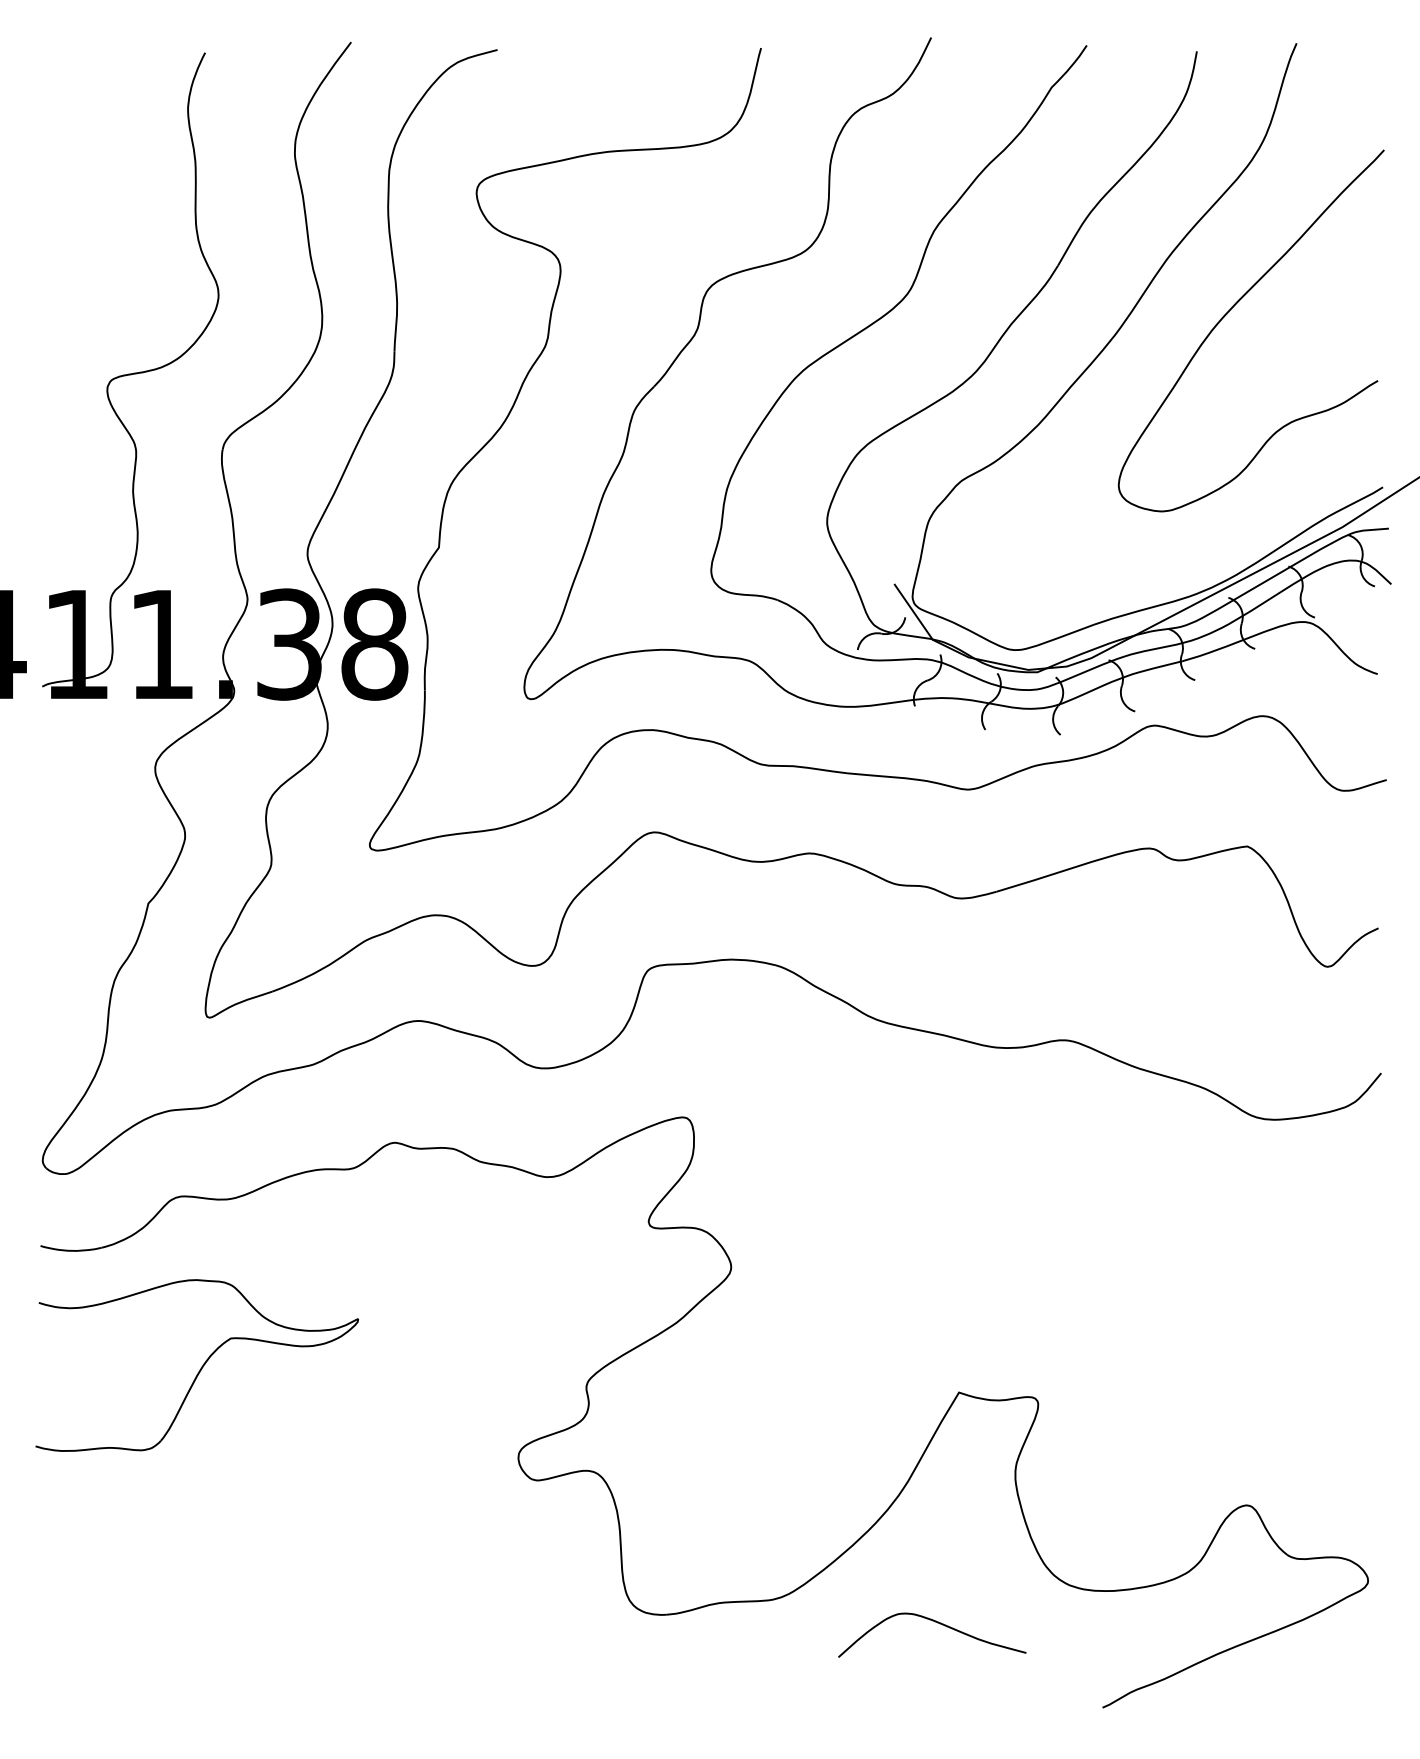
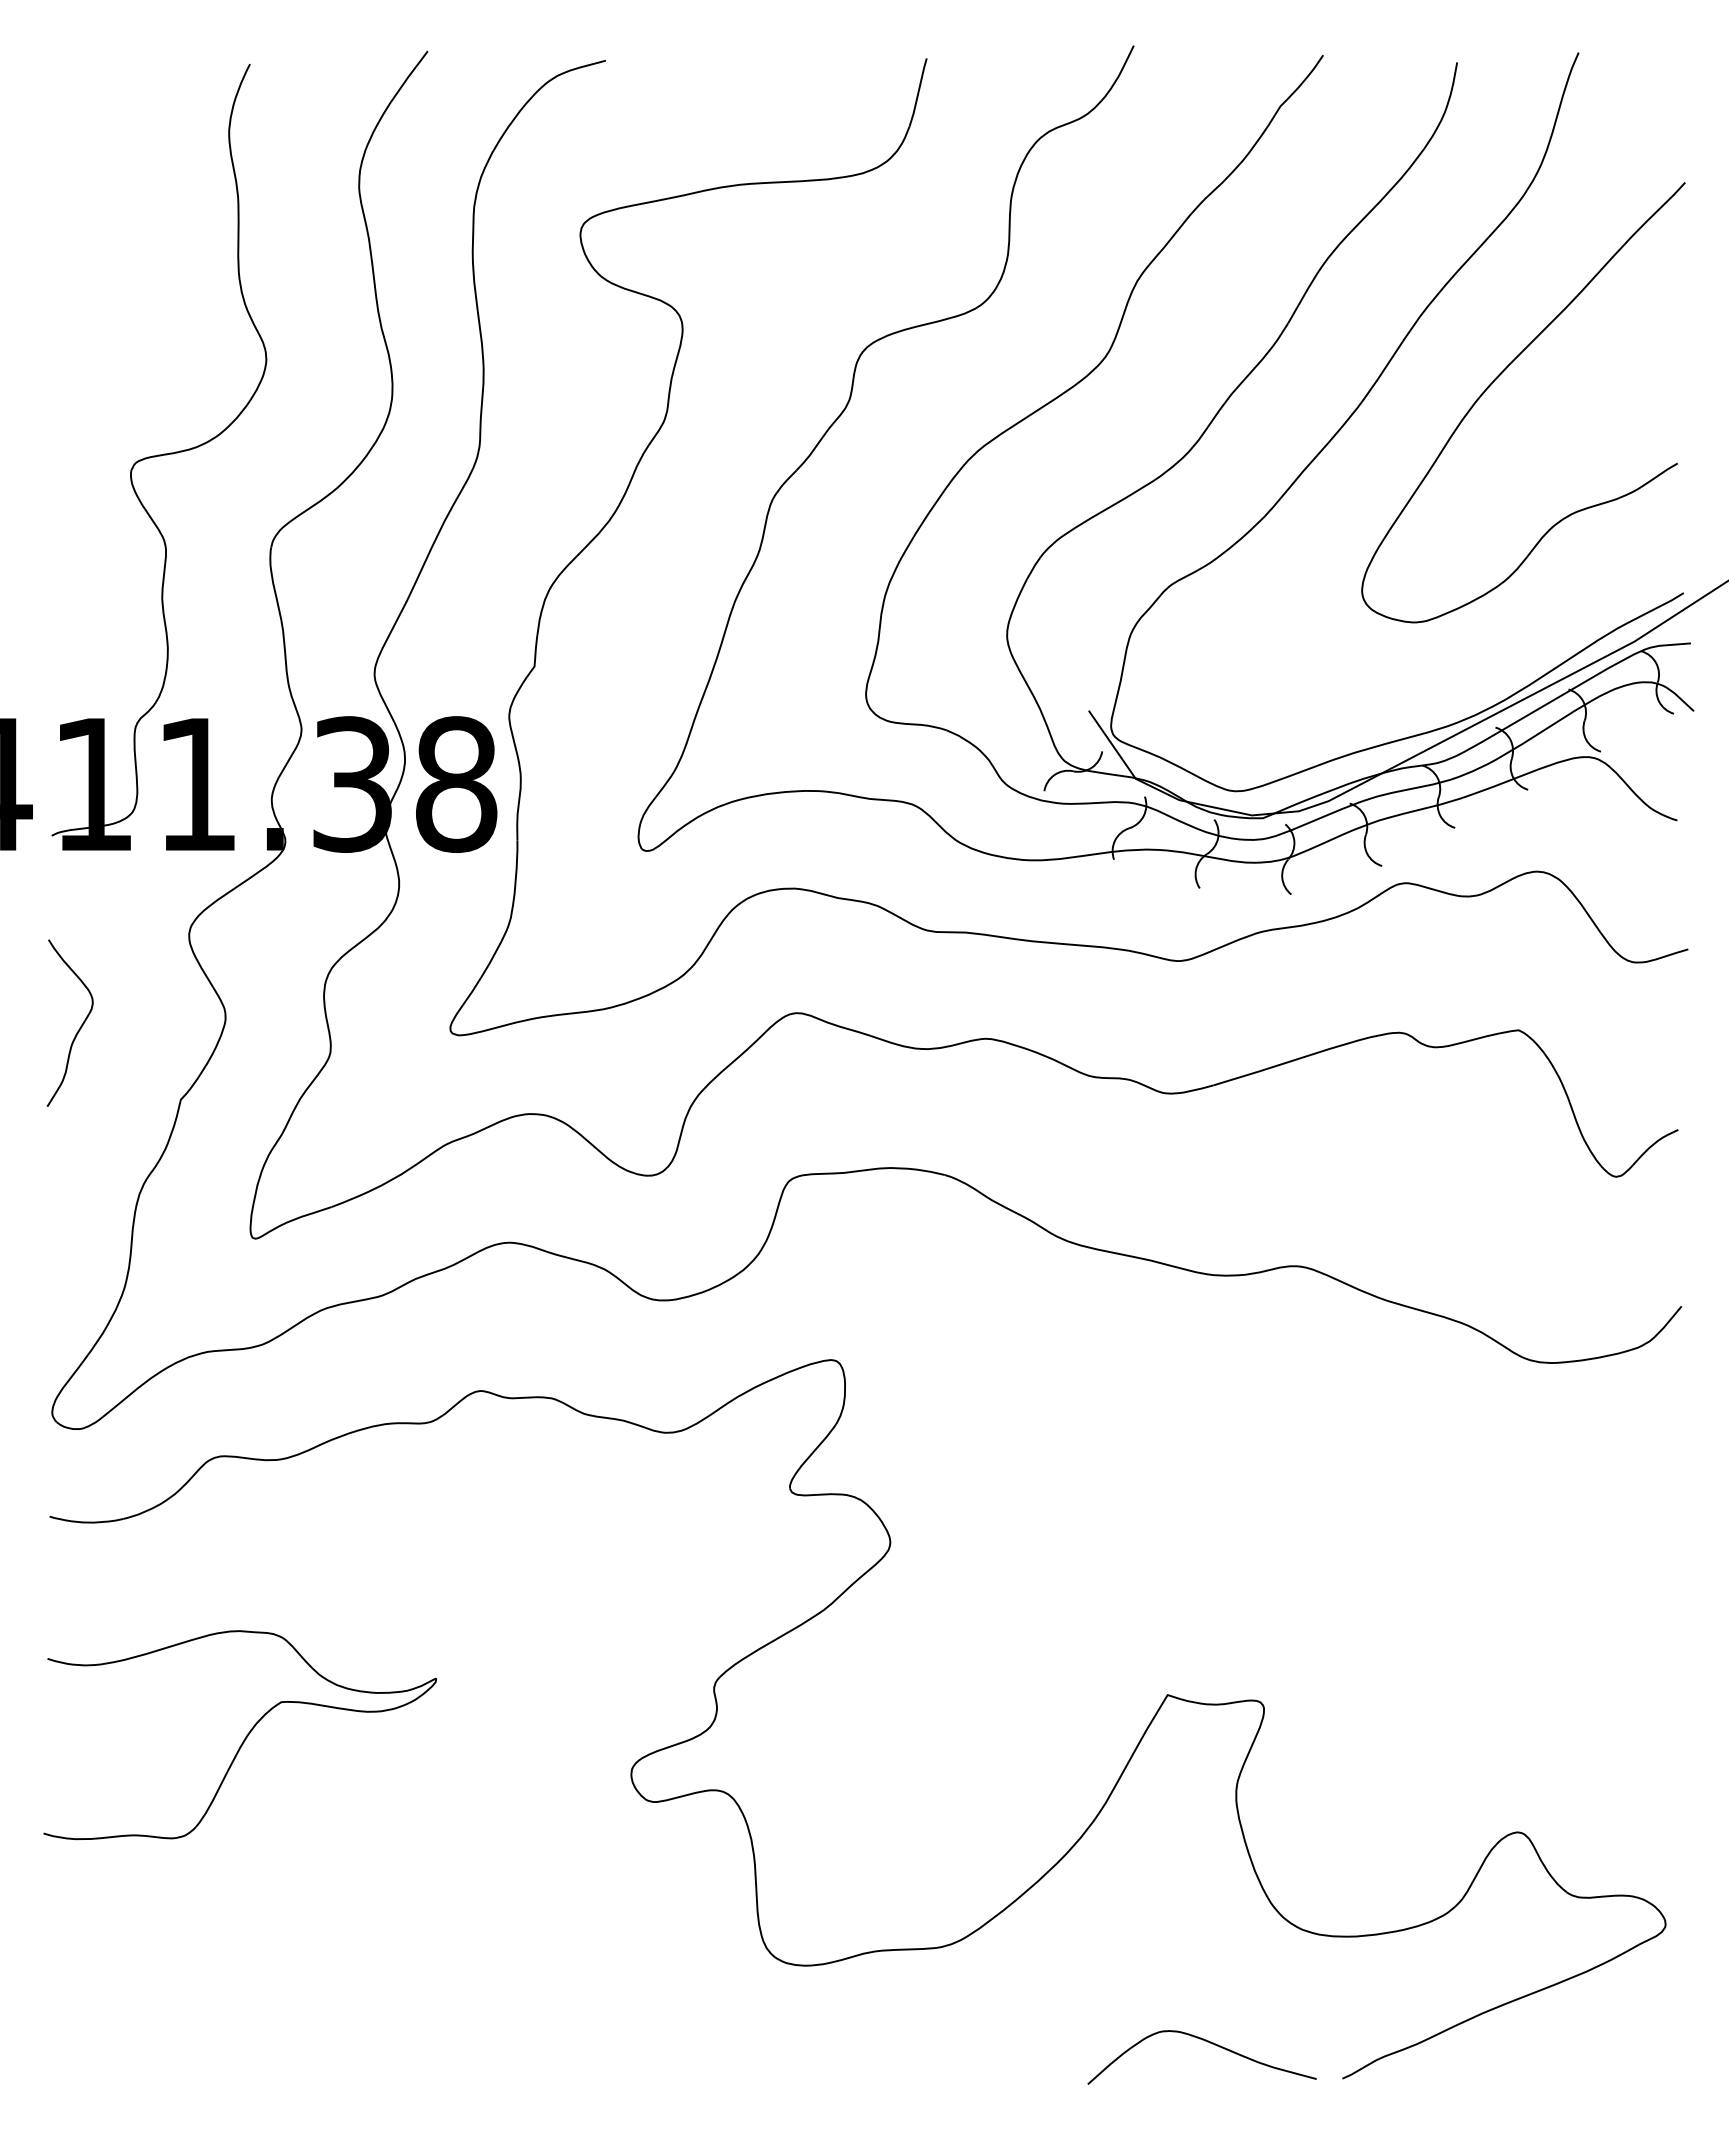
curve: (65, 844) -> (79, 1027), added
part: (197, 1365) -> (240, 1735), moved
curve: (936, 1622) -> (1207, 2042), moved

